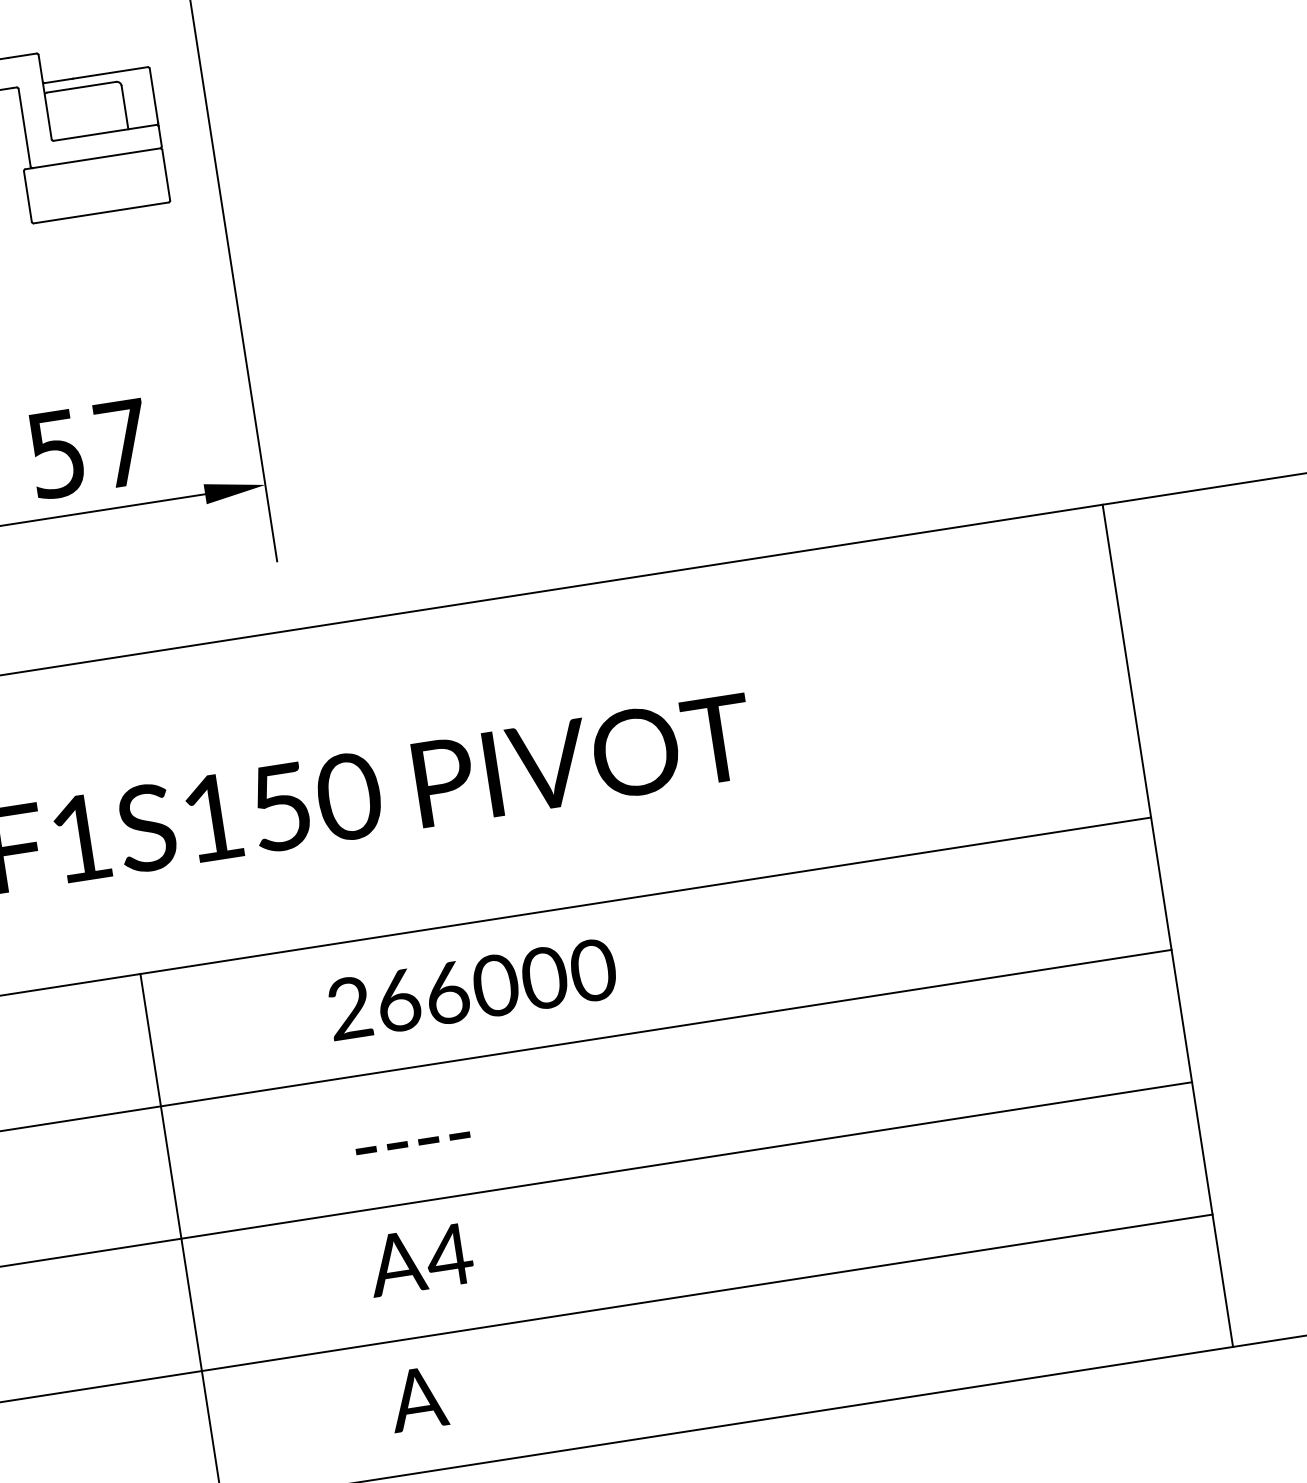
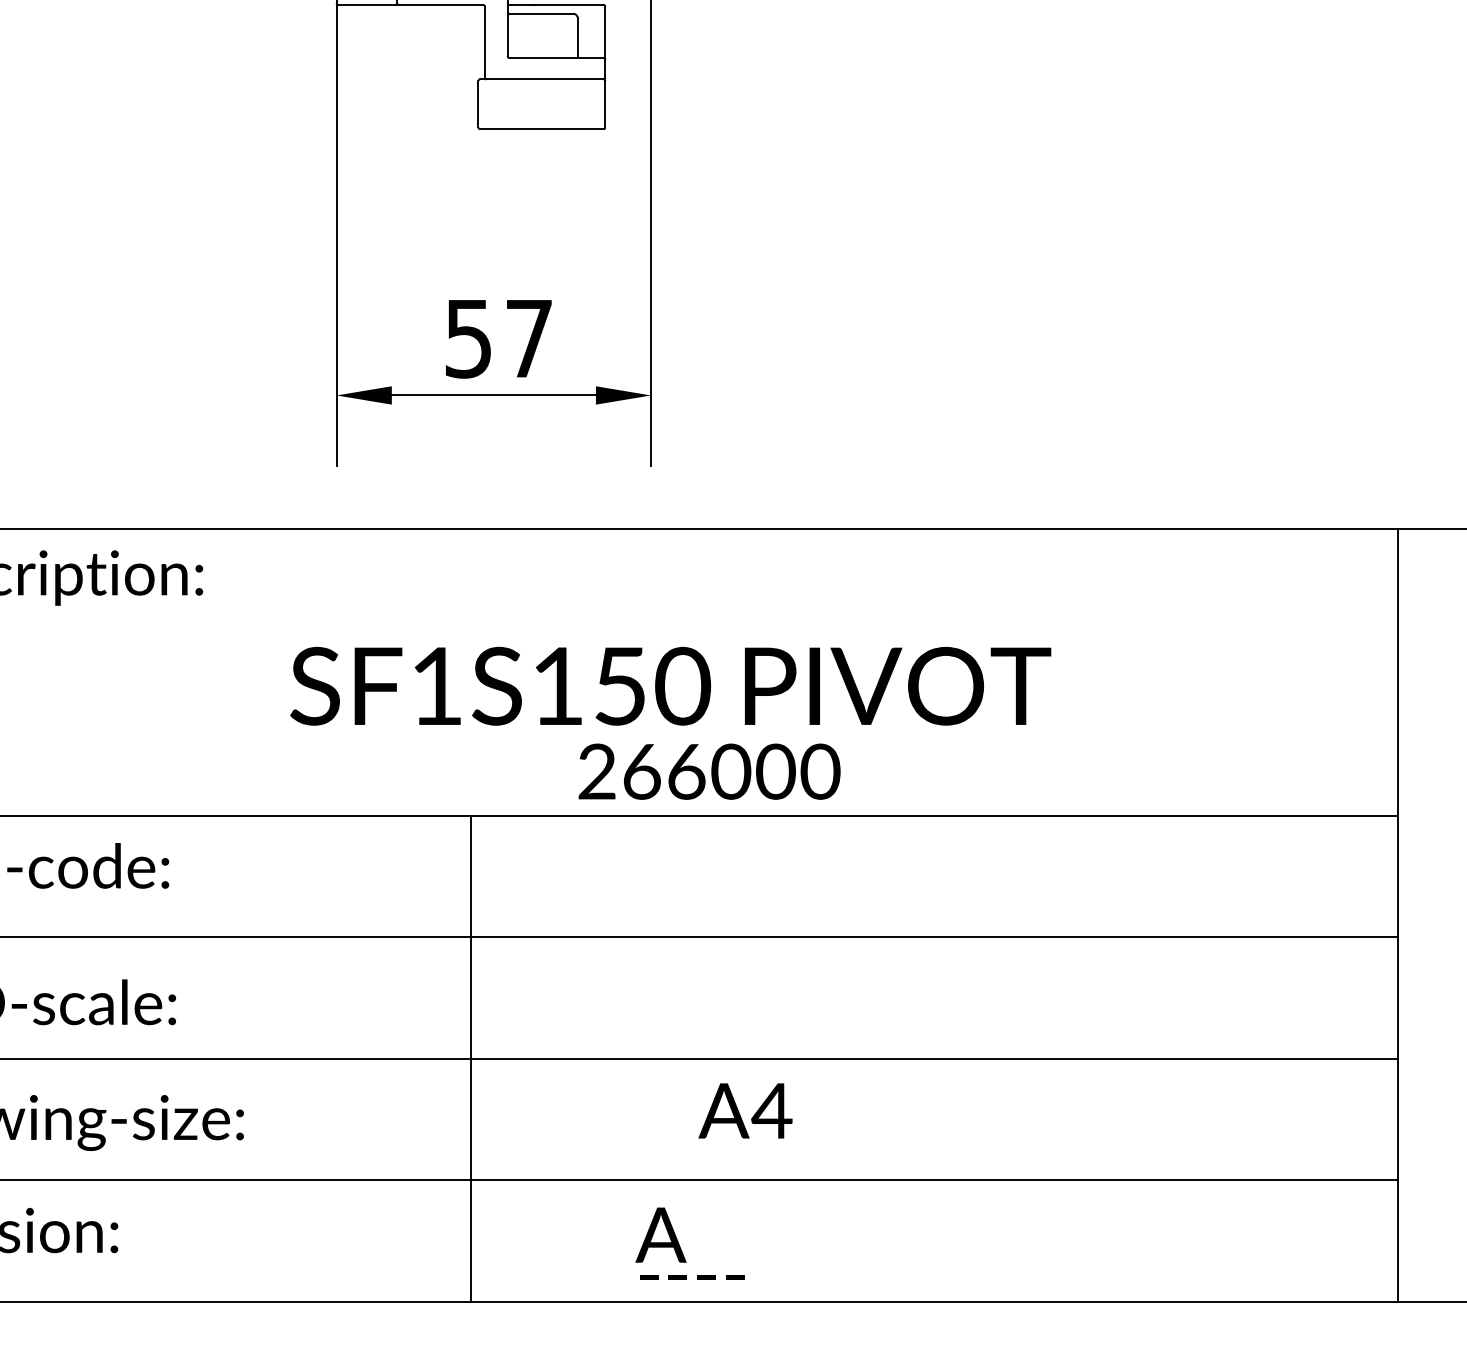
text: (472, 988) -> (709, 771), moved
text: (413, 1143) -> (692, 1277), moved
text: (420, 1259) -> (745, 1110), moved

